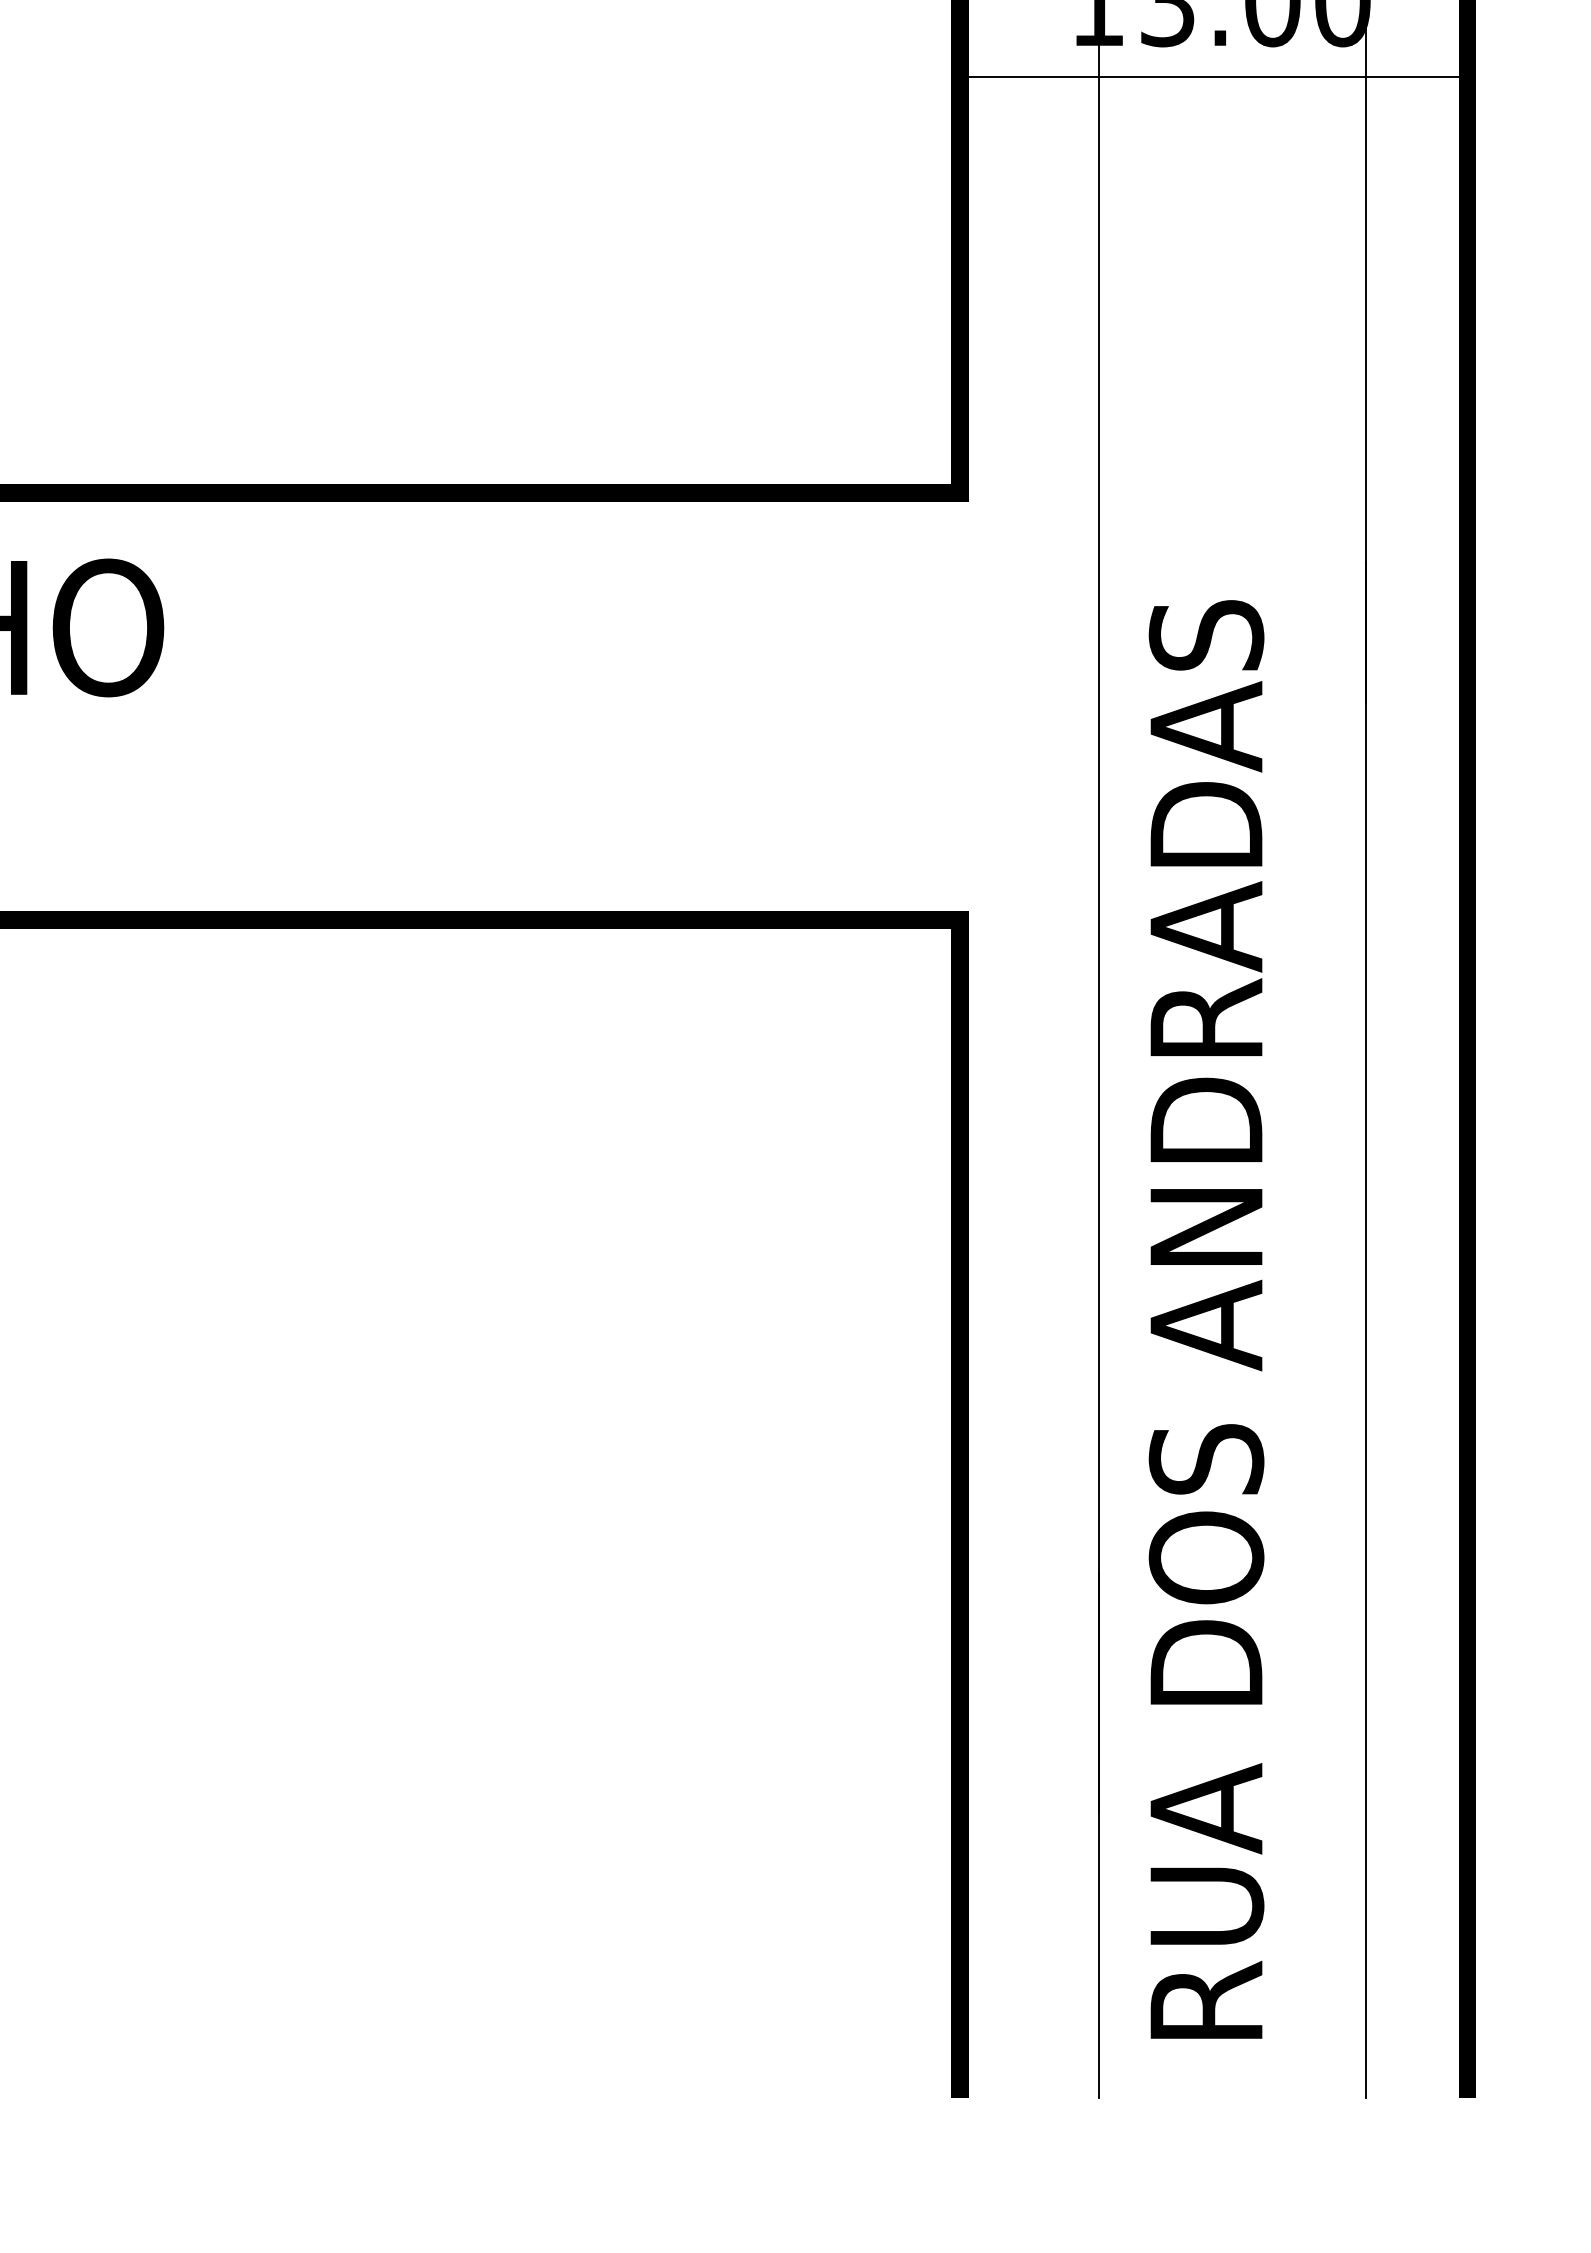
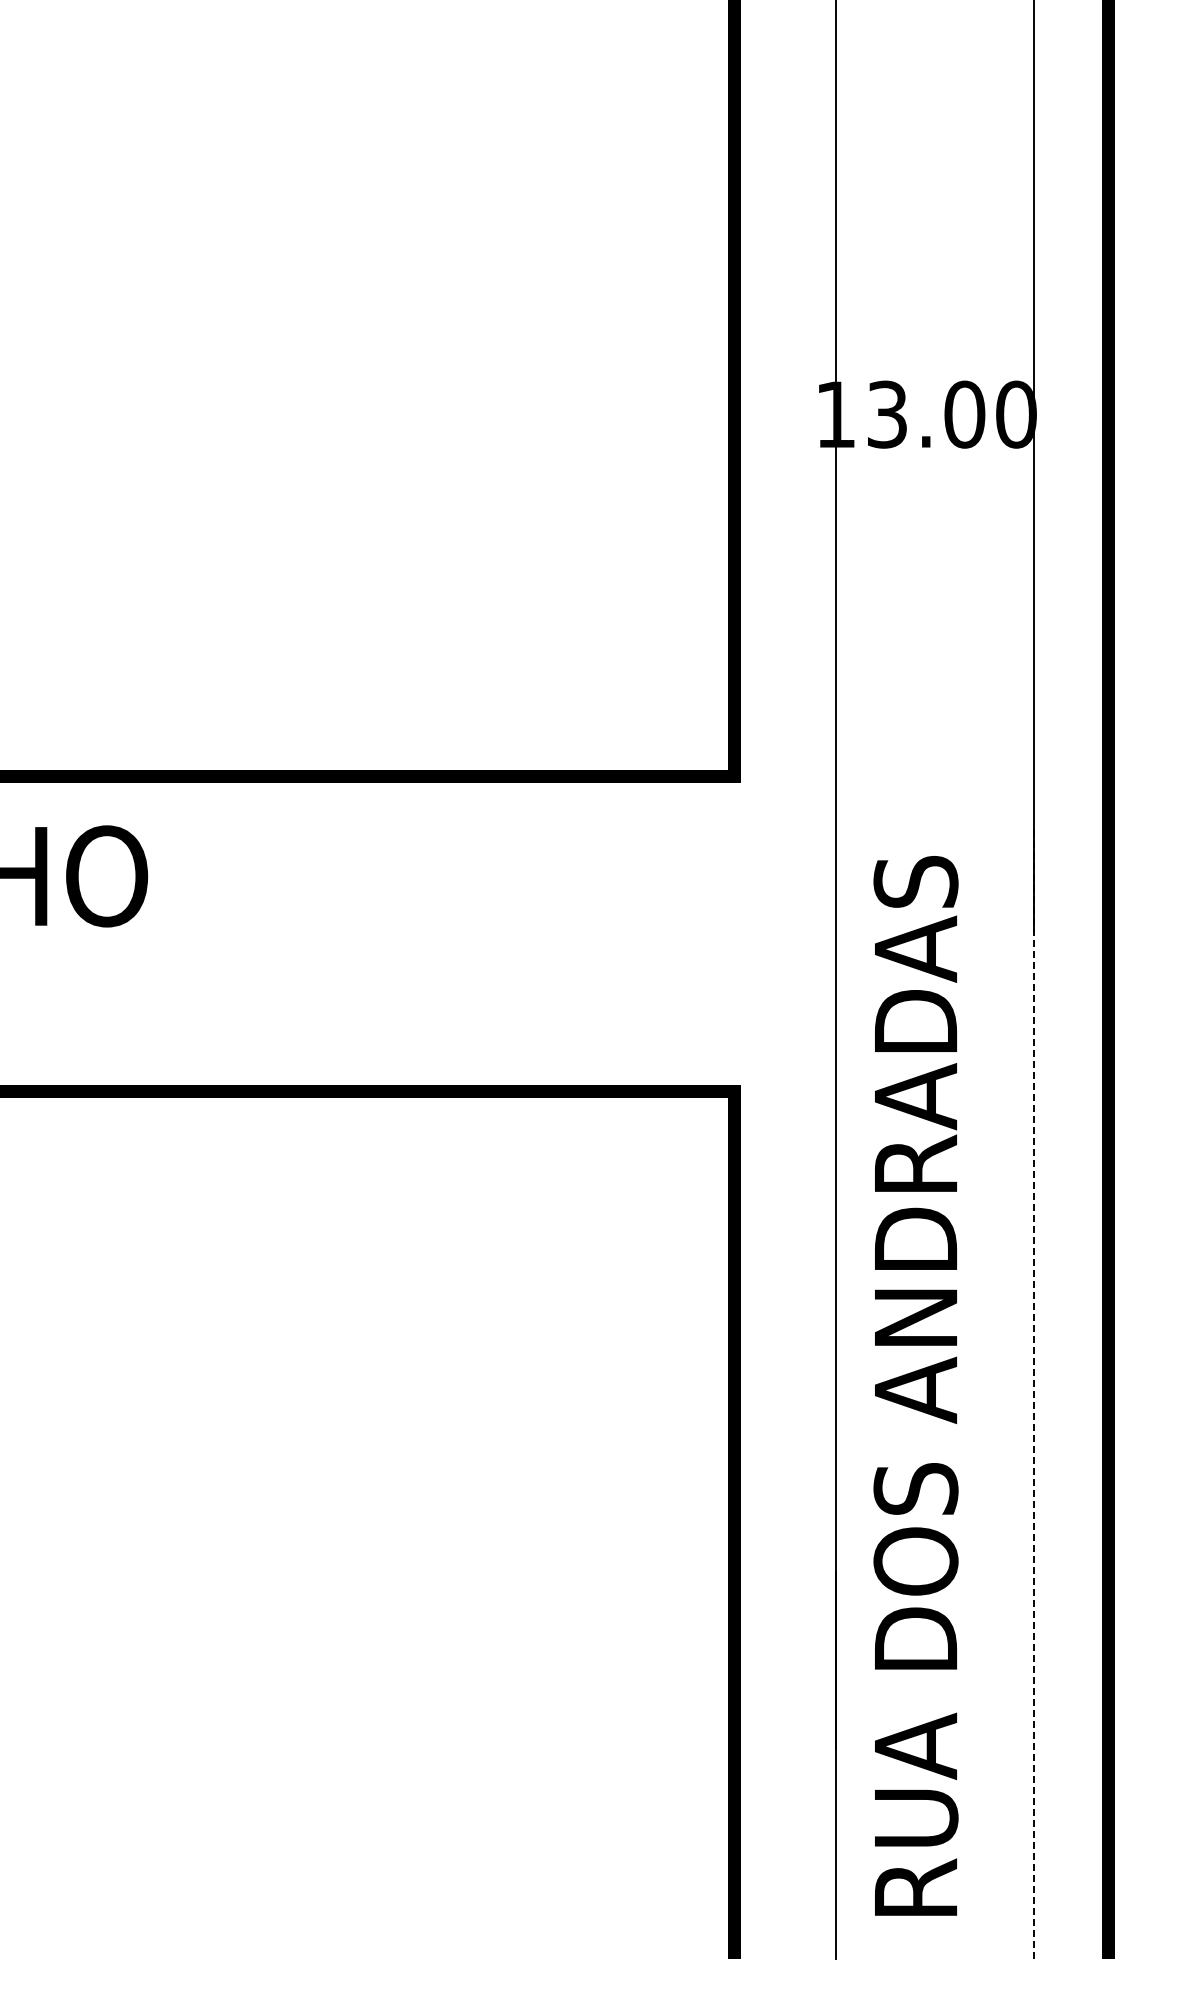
line: (1213, 76) -> (921, 470), removed
line: (1366, 1329) -> (1033, 1393), solid -> dashed

